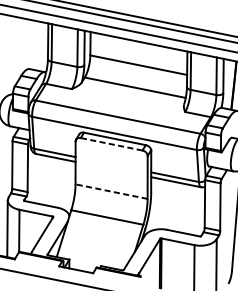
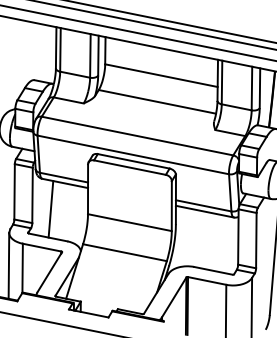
line: (111, 144) -> (129, 167), dashed -> solid
line: (43, 180) -> (50, 209), added
line: (111, 191) -> (129, 222), dashed -> solid

